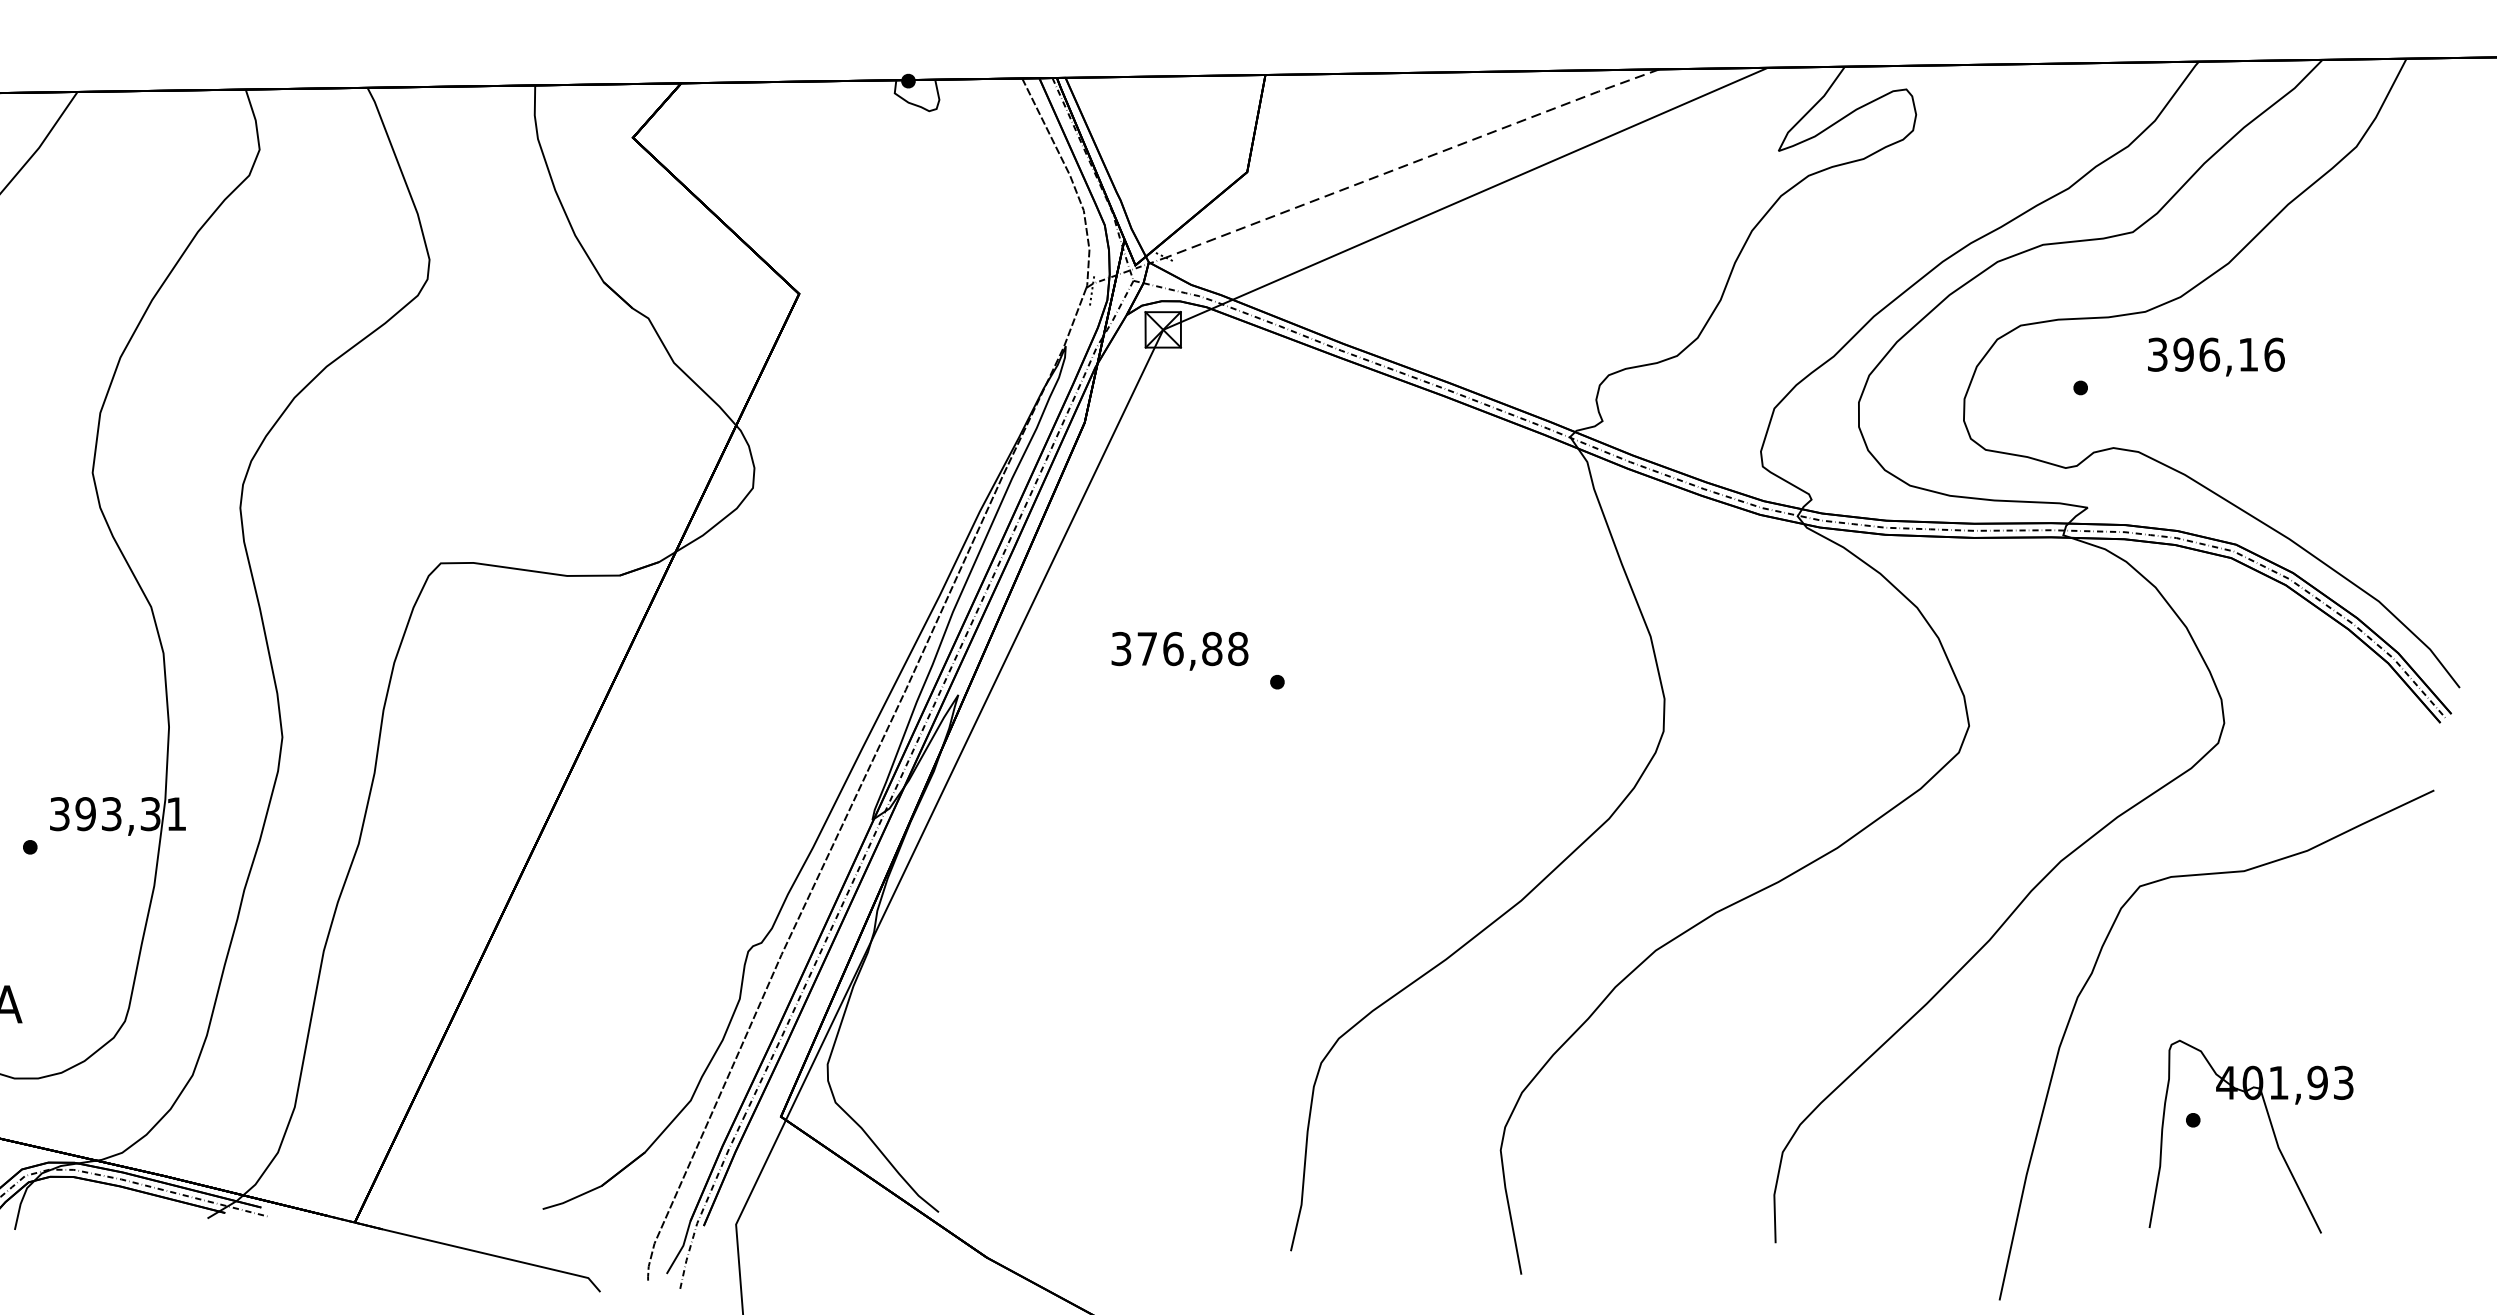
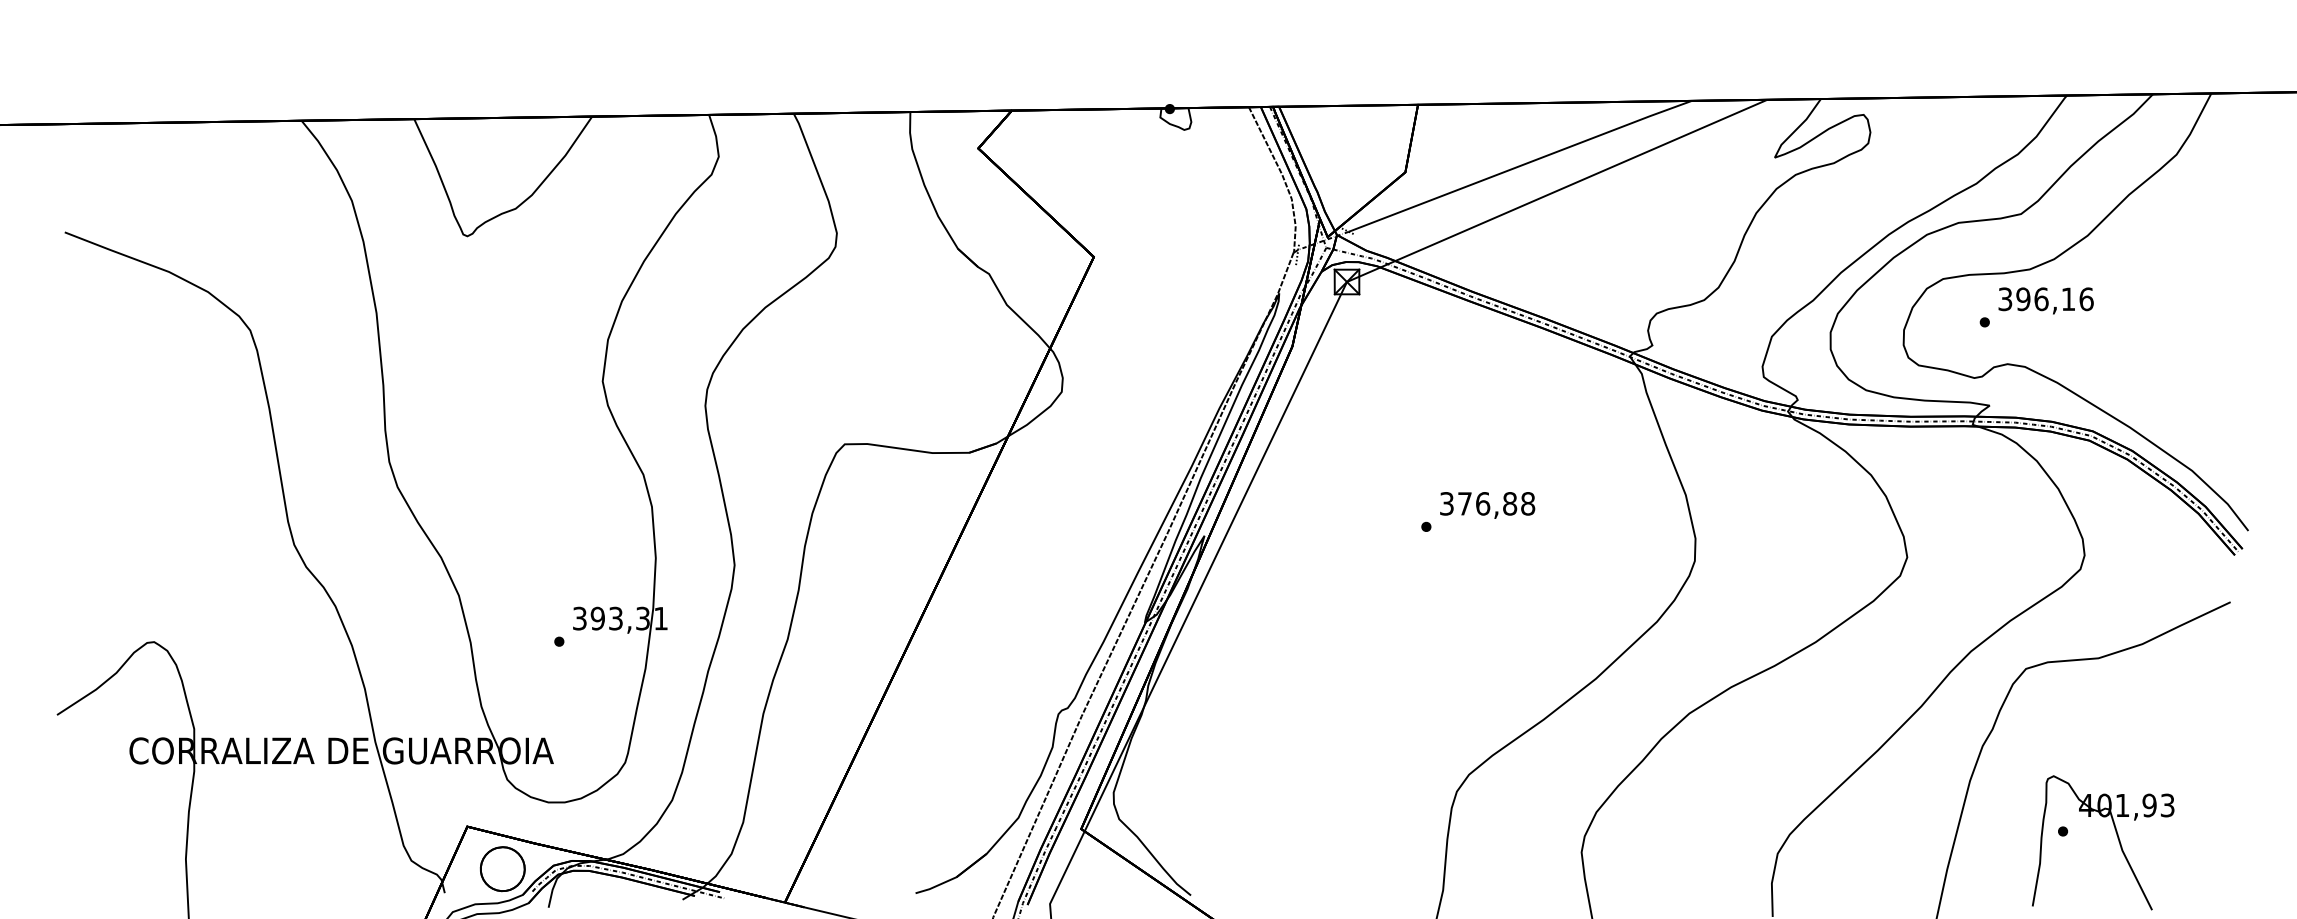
line: (1412, 163) -> (1520, 166), dashed -> solid
text: (2215, 356) -> (2045, 300), moved
text: (1179, 651) -> (1487, 505), moved

